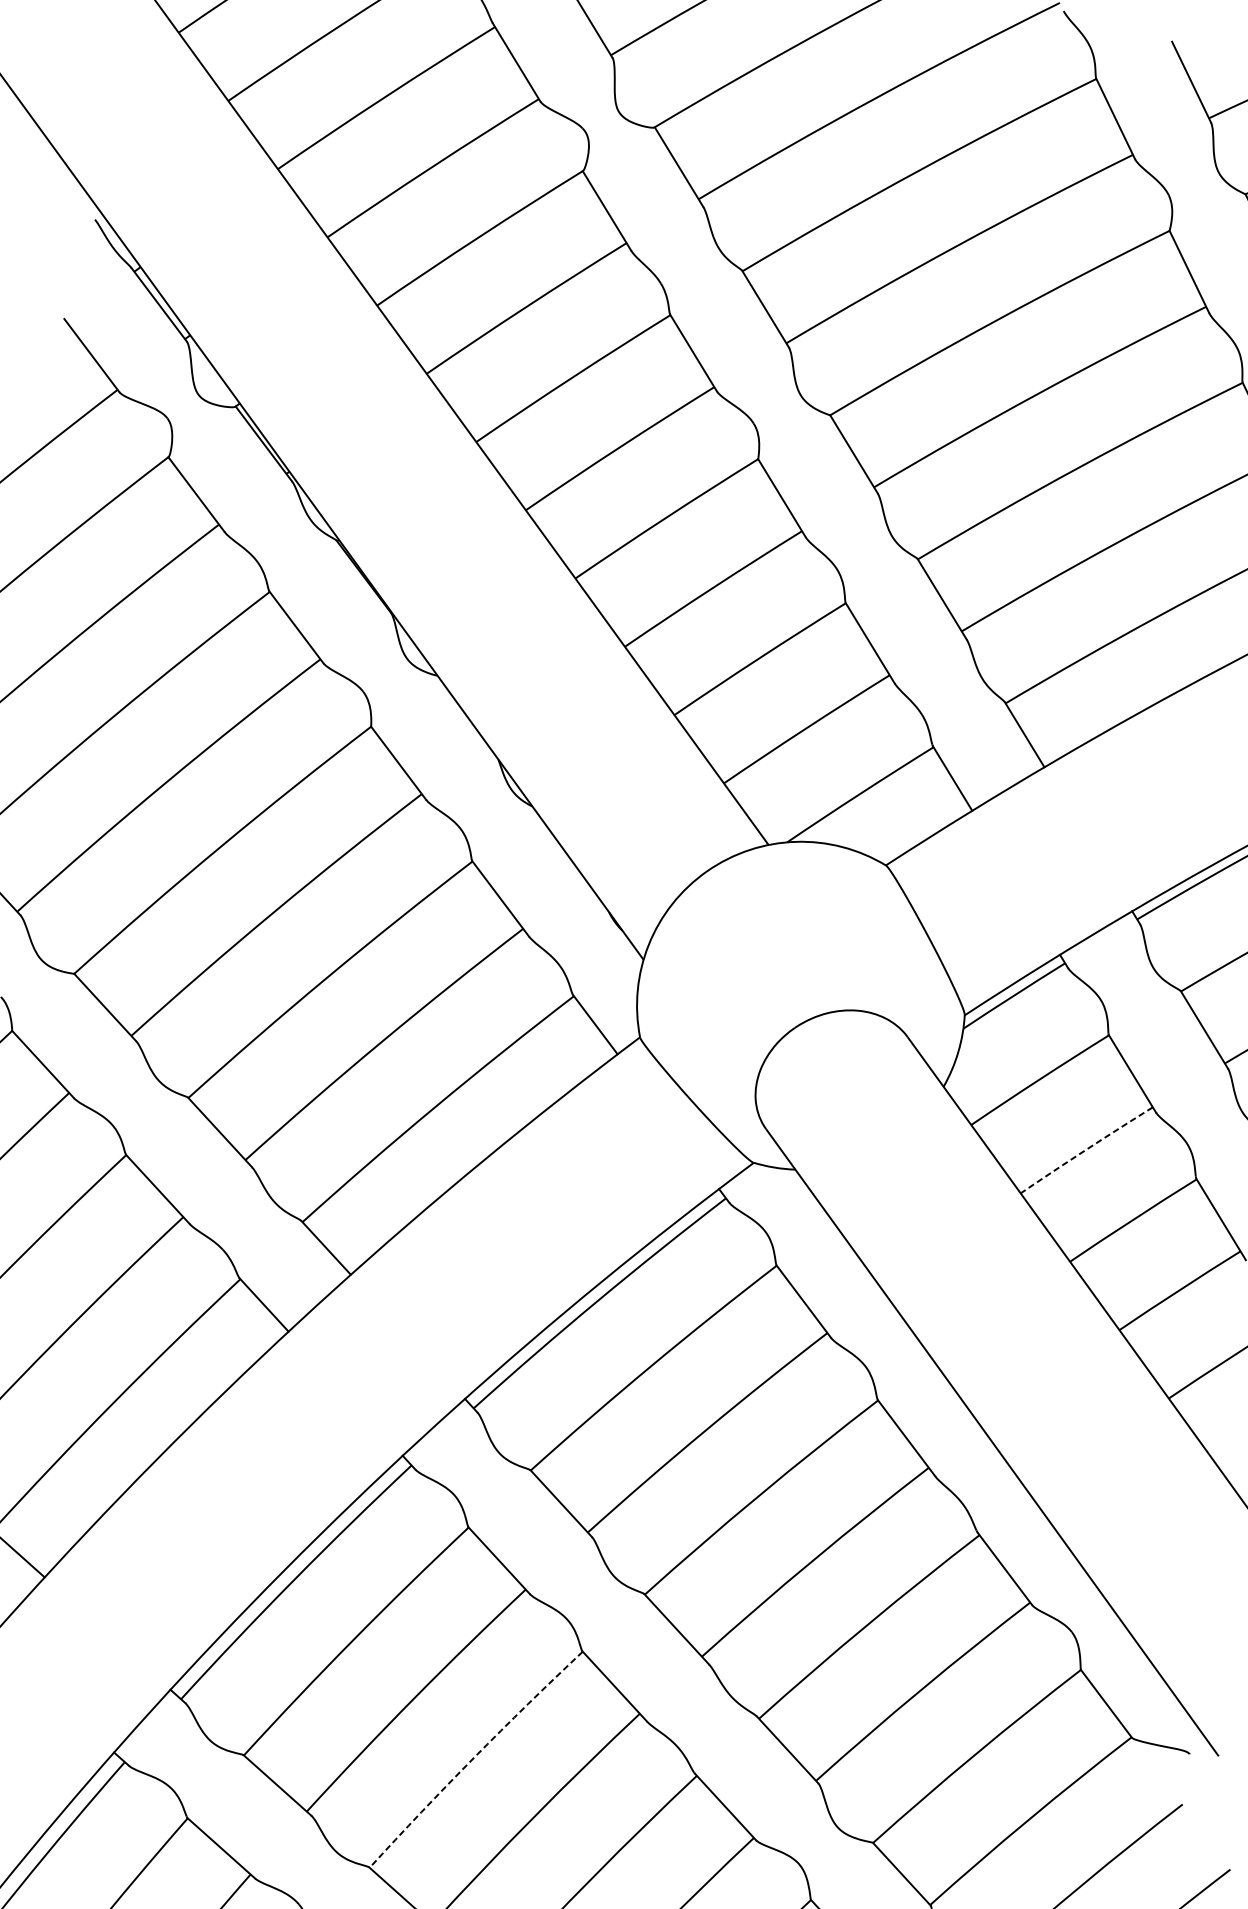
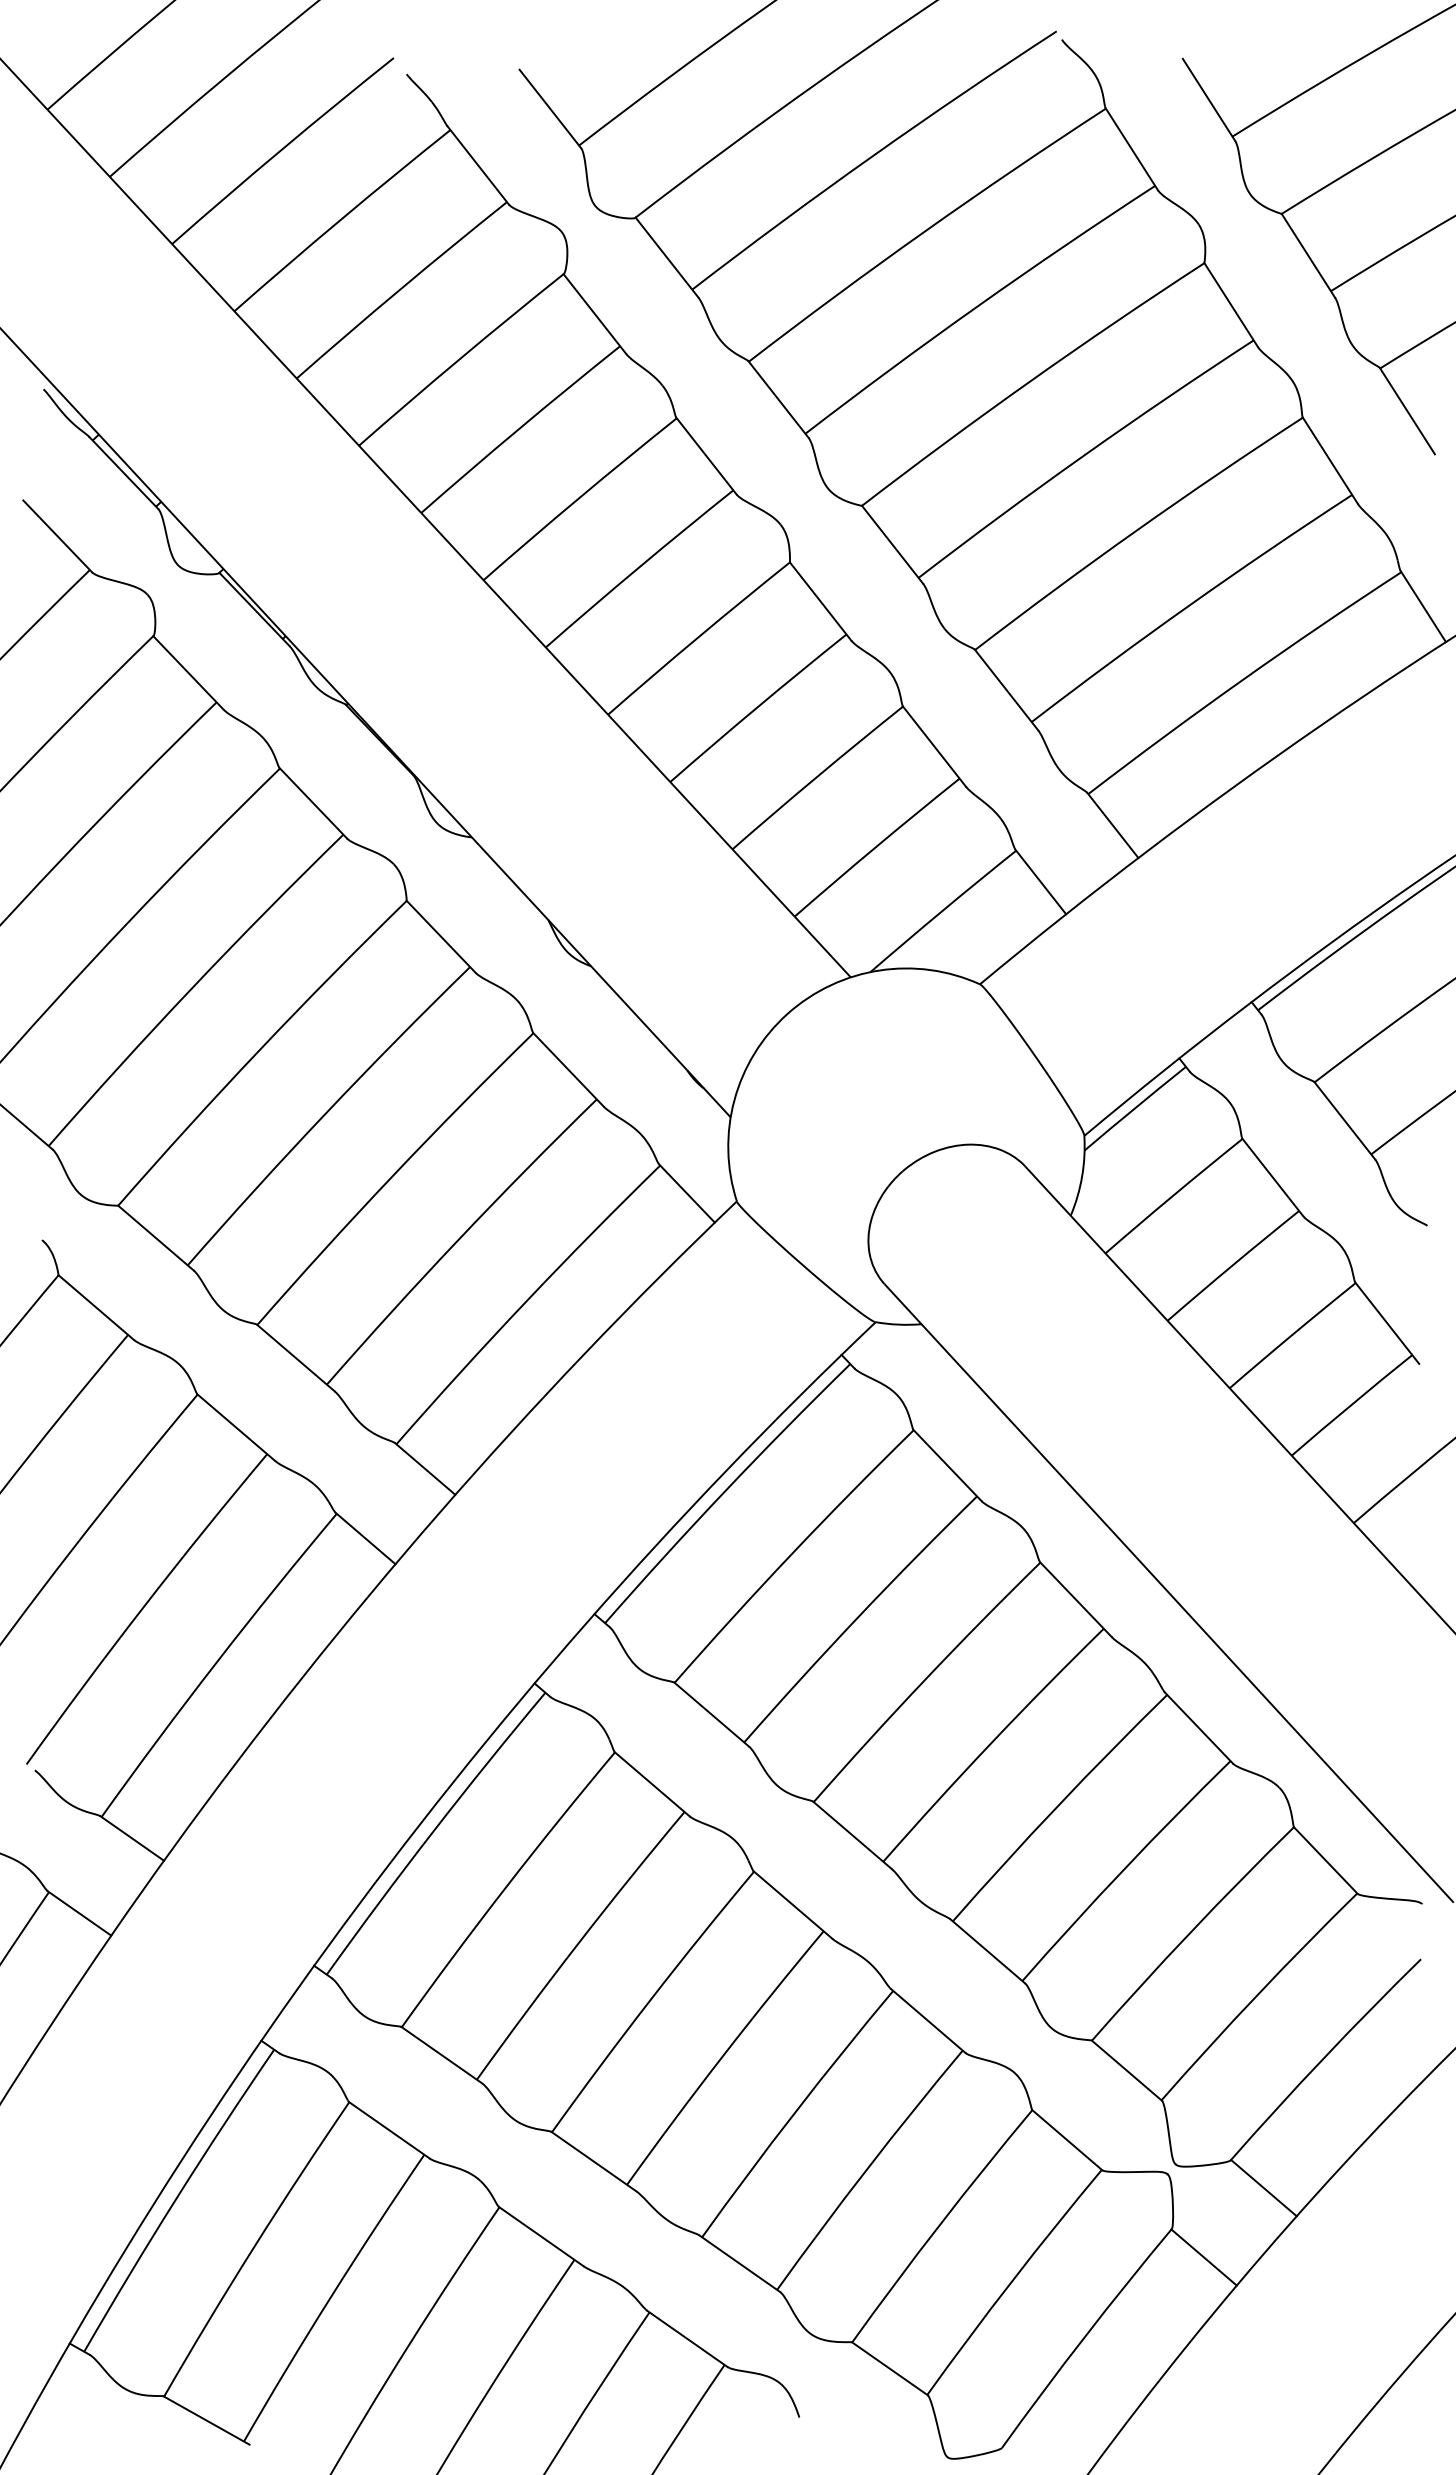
arc: (1086, 1149) -> (1232, 1265), dashed -> solid
arc: (474, 1758) -> (650, 2000), dashed -> solid

